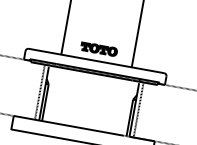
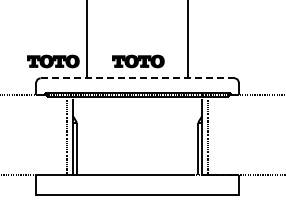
part: (40, 38) -> (53, 61), added
line: (97, 61) -> (138, 78), solid -> dashed

